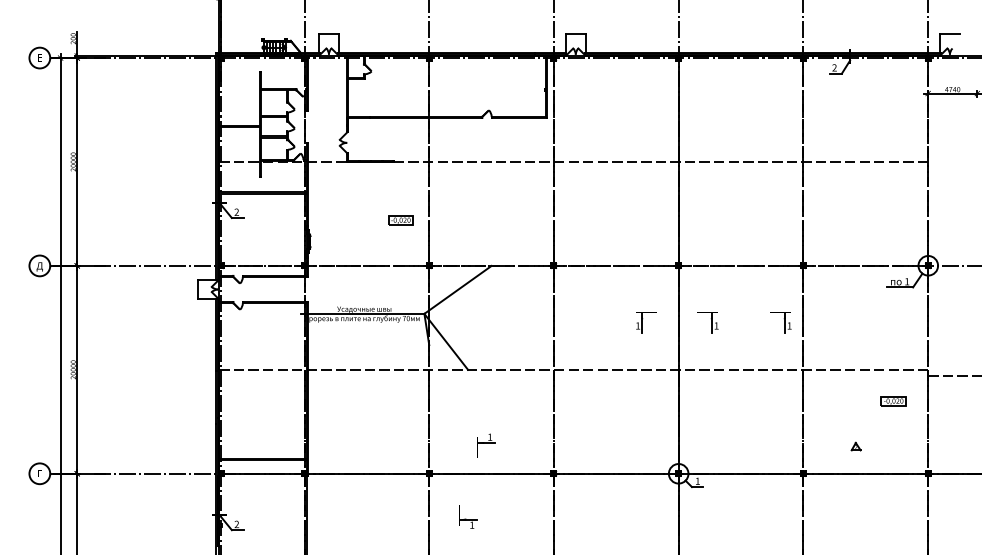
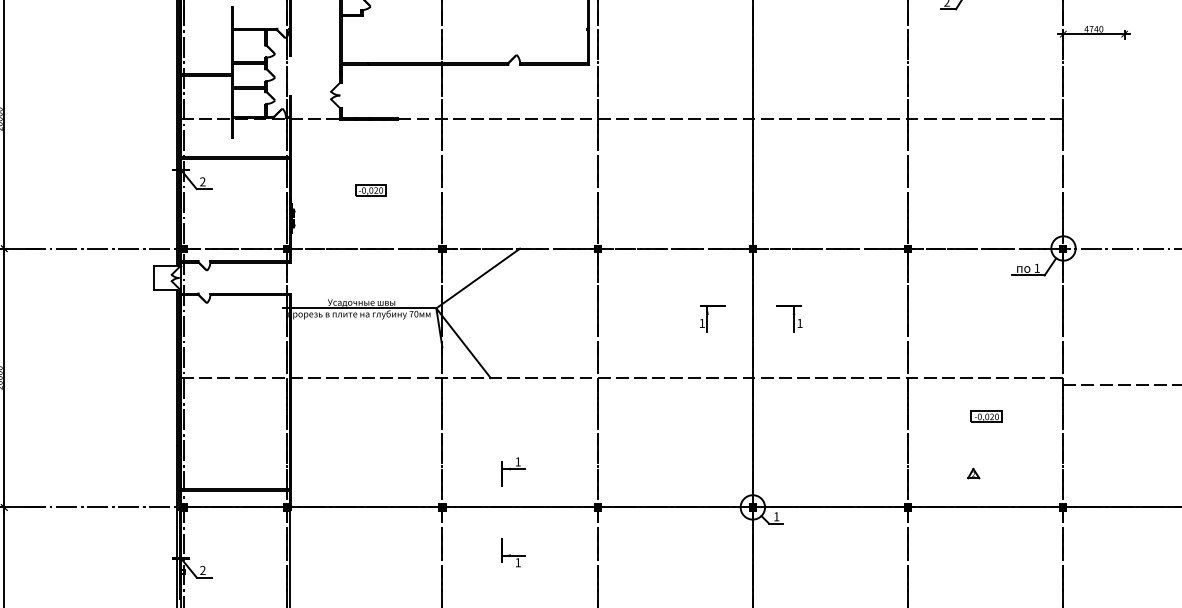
part: (400, 220) -> (370, 190), moved
part: (780, 322) -> (879, 319), removed
part: (893, 401) -> (986, 417), moved
part: (468, 516) -> (513, 551), moved

